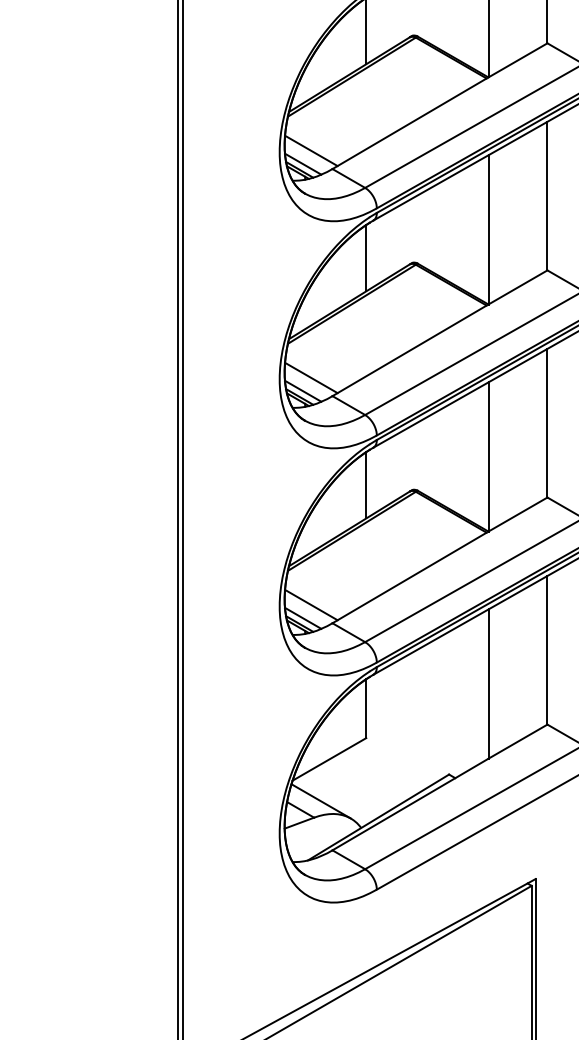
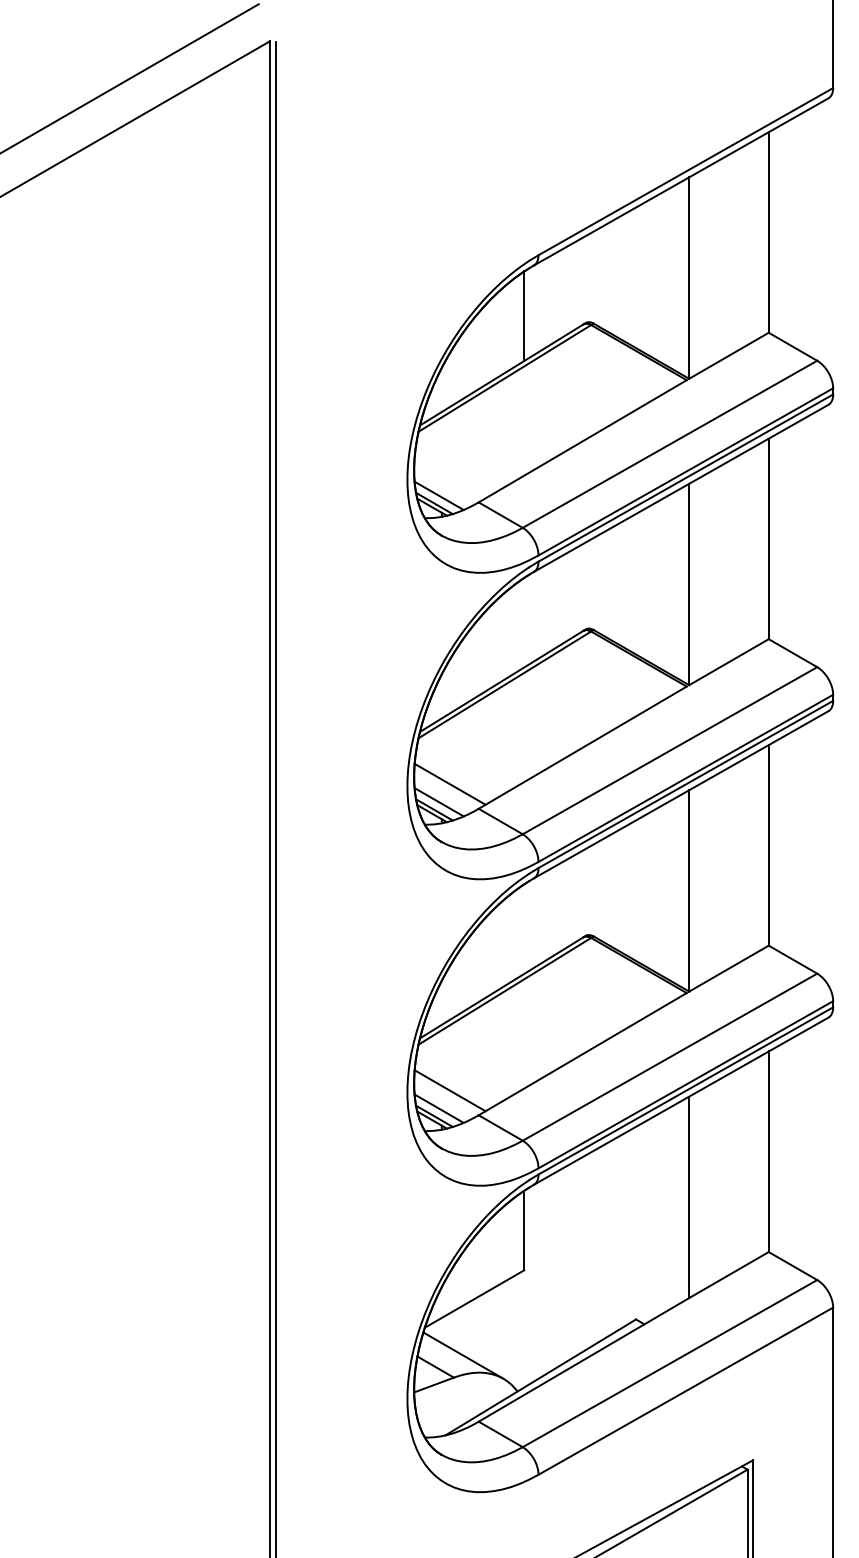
line: (310, 150) -> (449, 477), removed
line: (366, 258) -> (524, 622), removed
line: (366, 484) -> (524, 928), removed

